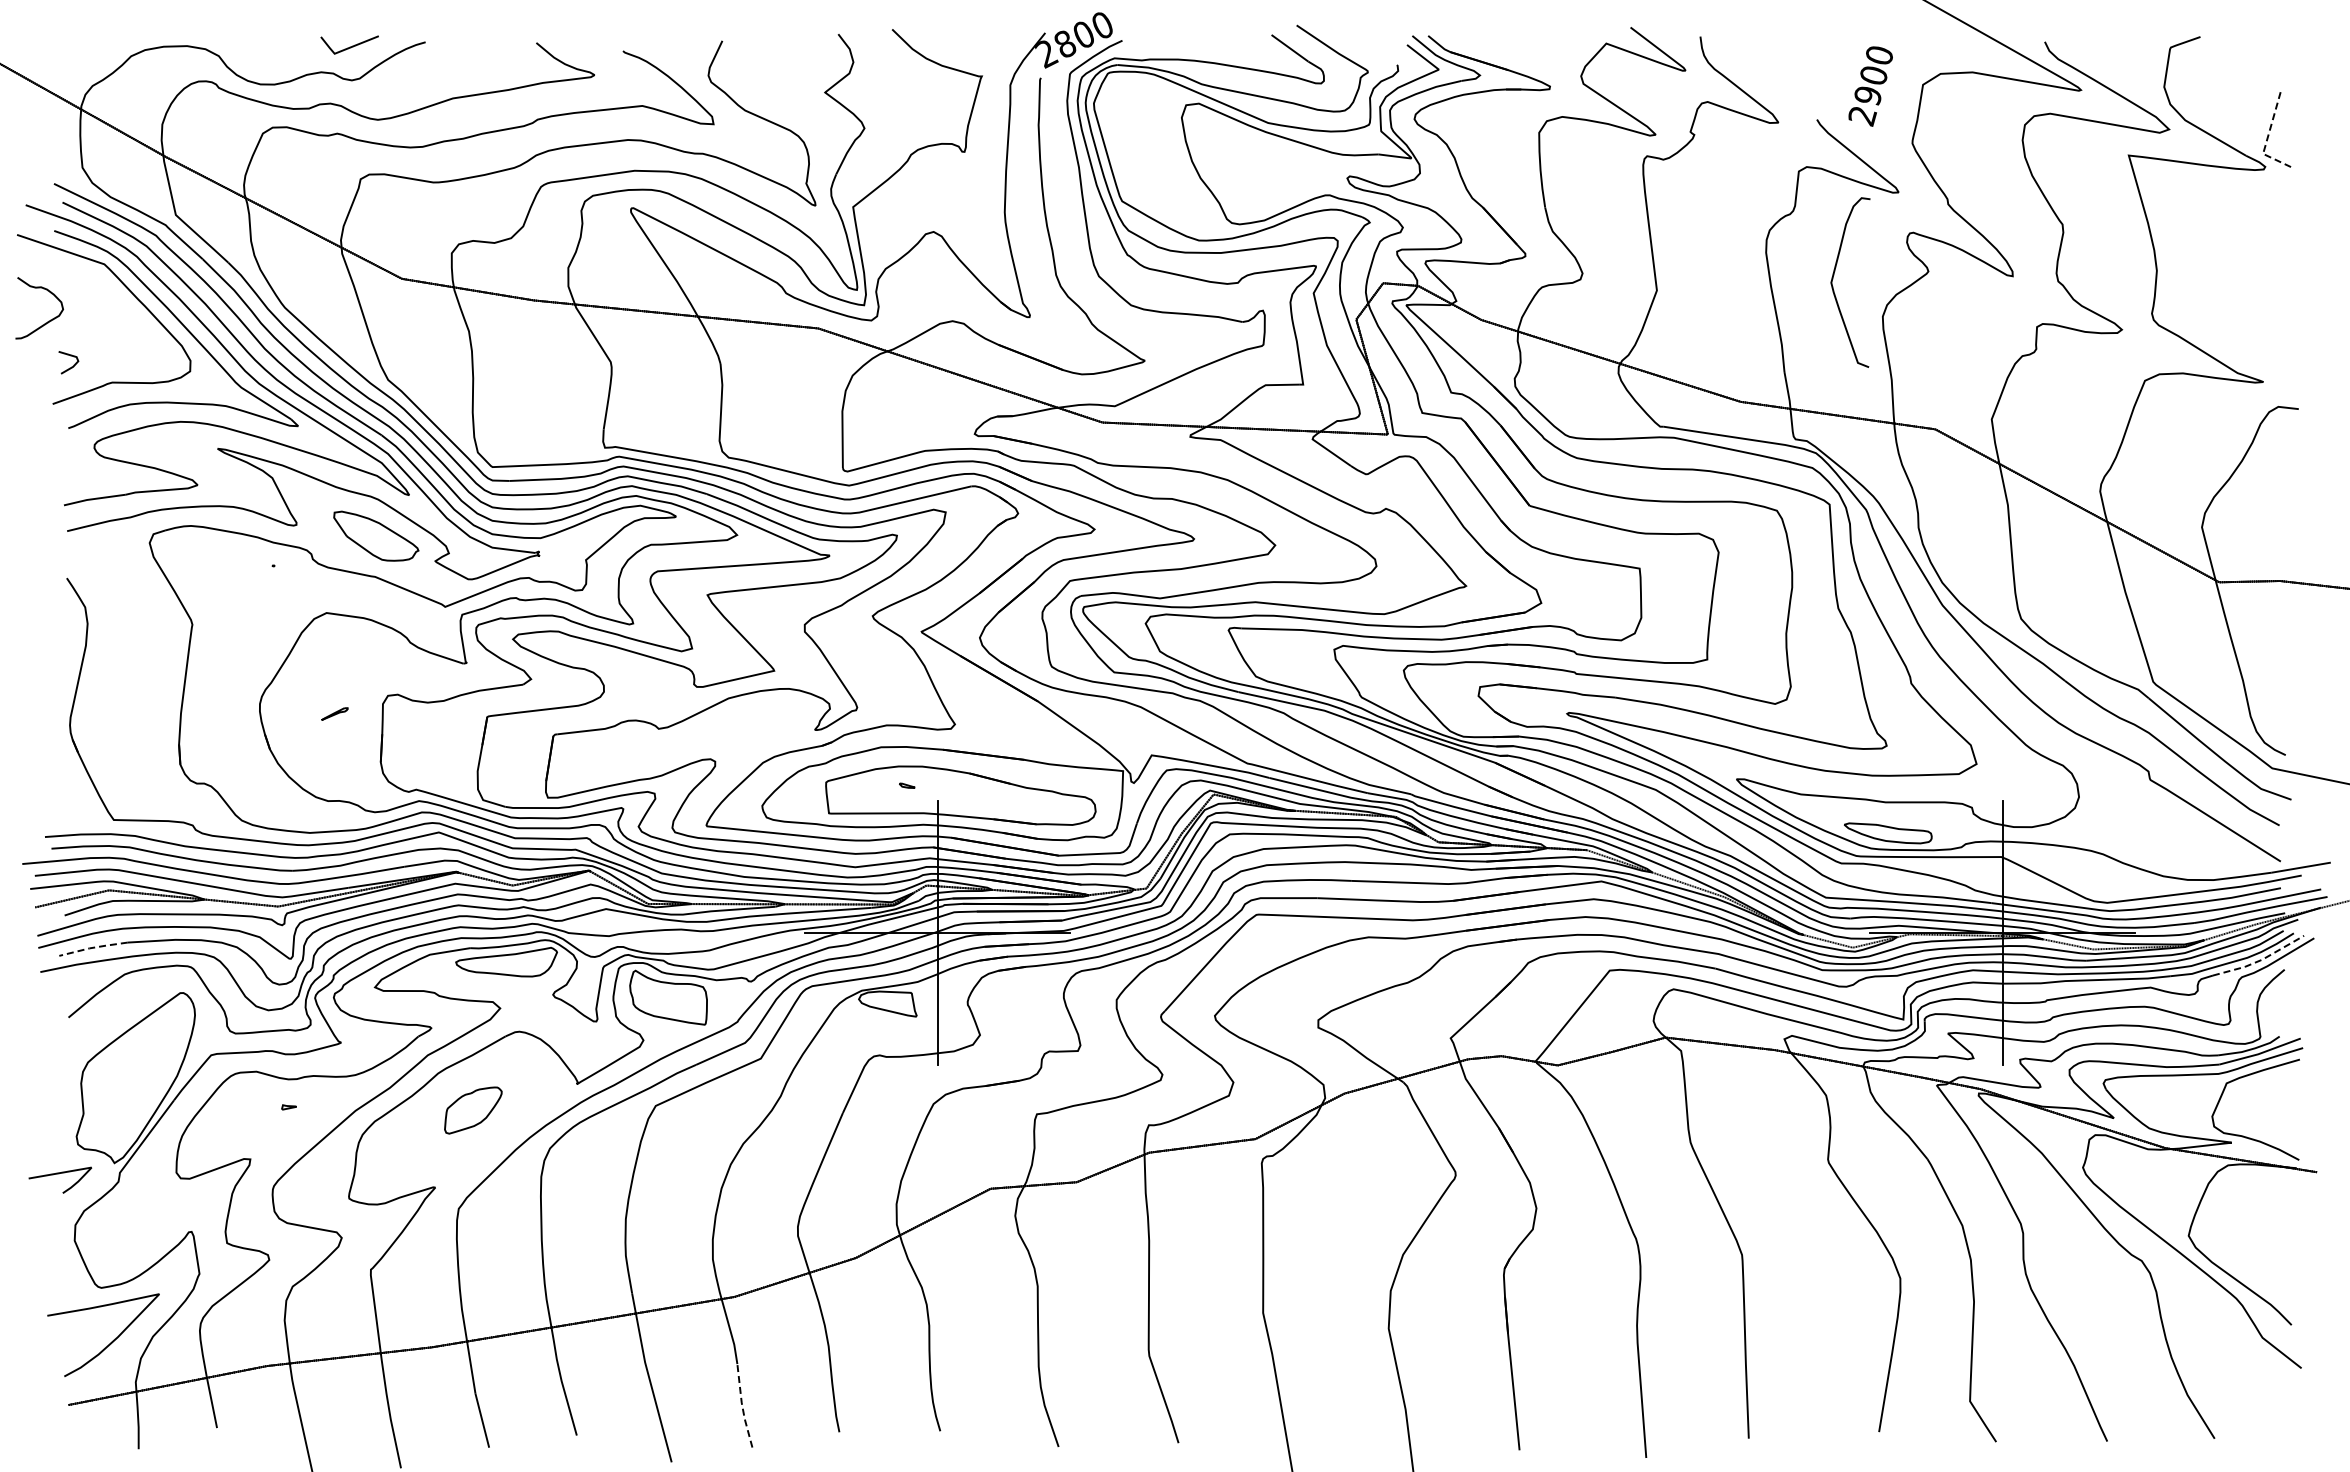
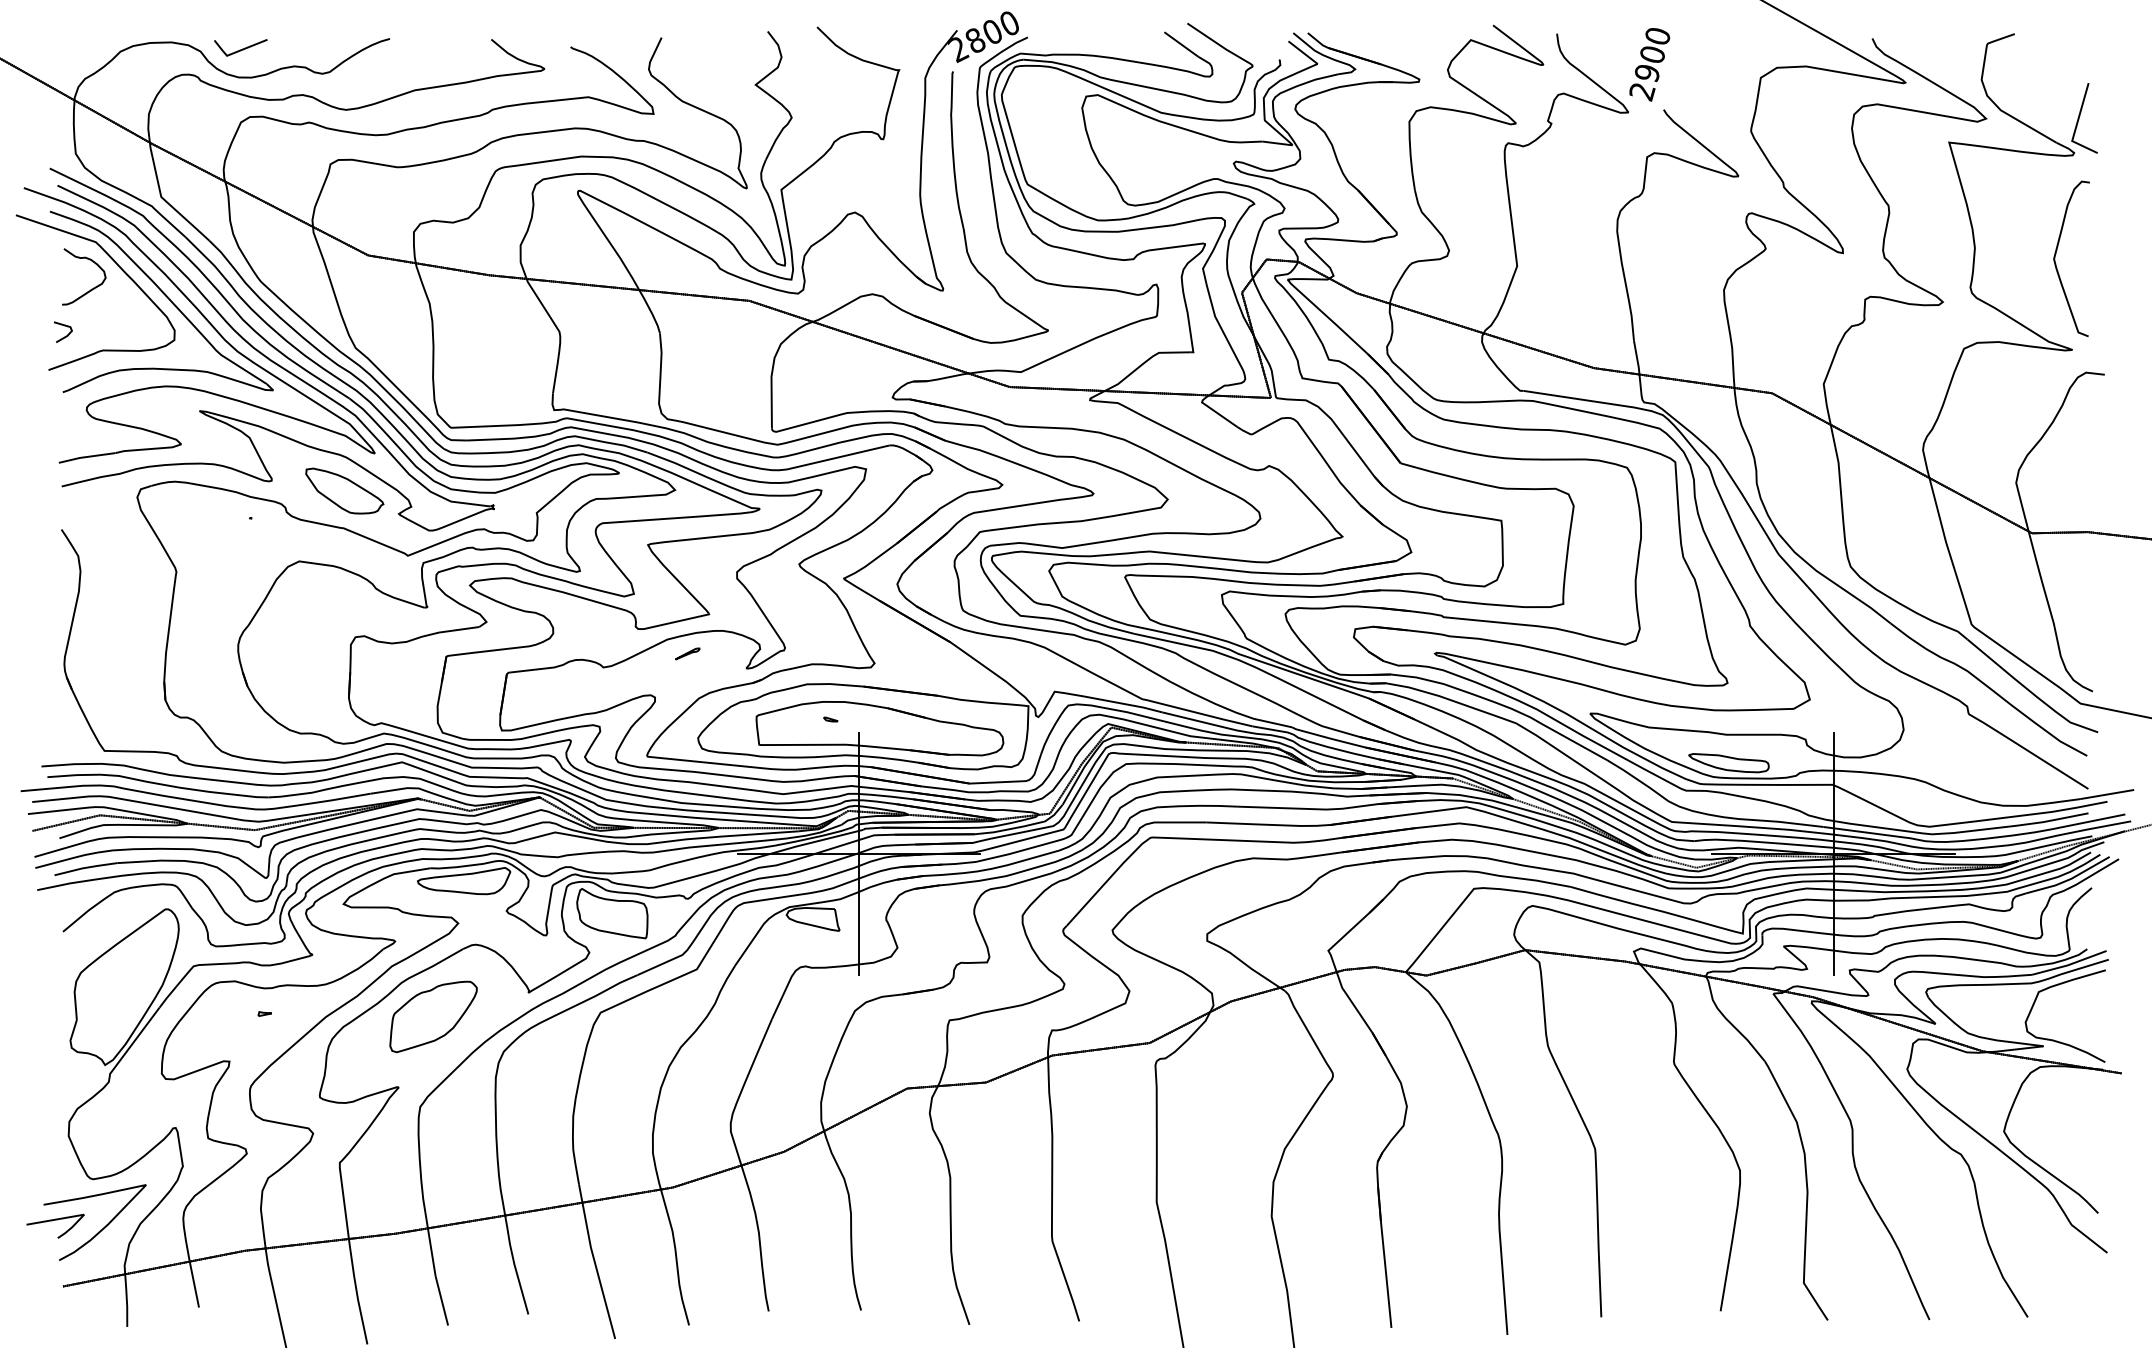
line: (349, 46) -> (240, 49), moved
text: (1870, 86) -> (1649, 64), moved
line: (2267, 138) -> (2076, 126), dashed -> solid
curve: (1833, 279) -> (2056, 256), moved
curve: (45, 322) -> (89, 289), moved
part: (334, 713) -> (687, 653), moved
line: (92, 947) -> (84, 867), dashed -> solid
line: (2260, 960) -> (2069, 879), dashed -> solid
part: (473, 1110) -> (433, 1016), size x1.67
curve: (59, 1174) -> (54, 1221), moved
line: (742, 1405) -> (680, 1286), dashed -> solid

